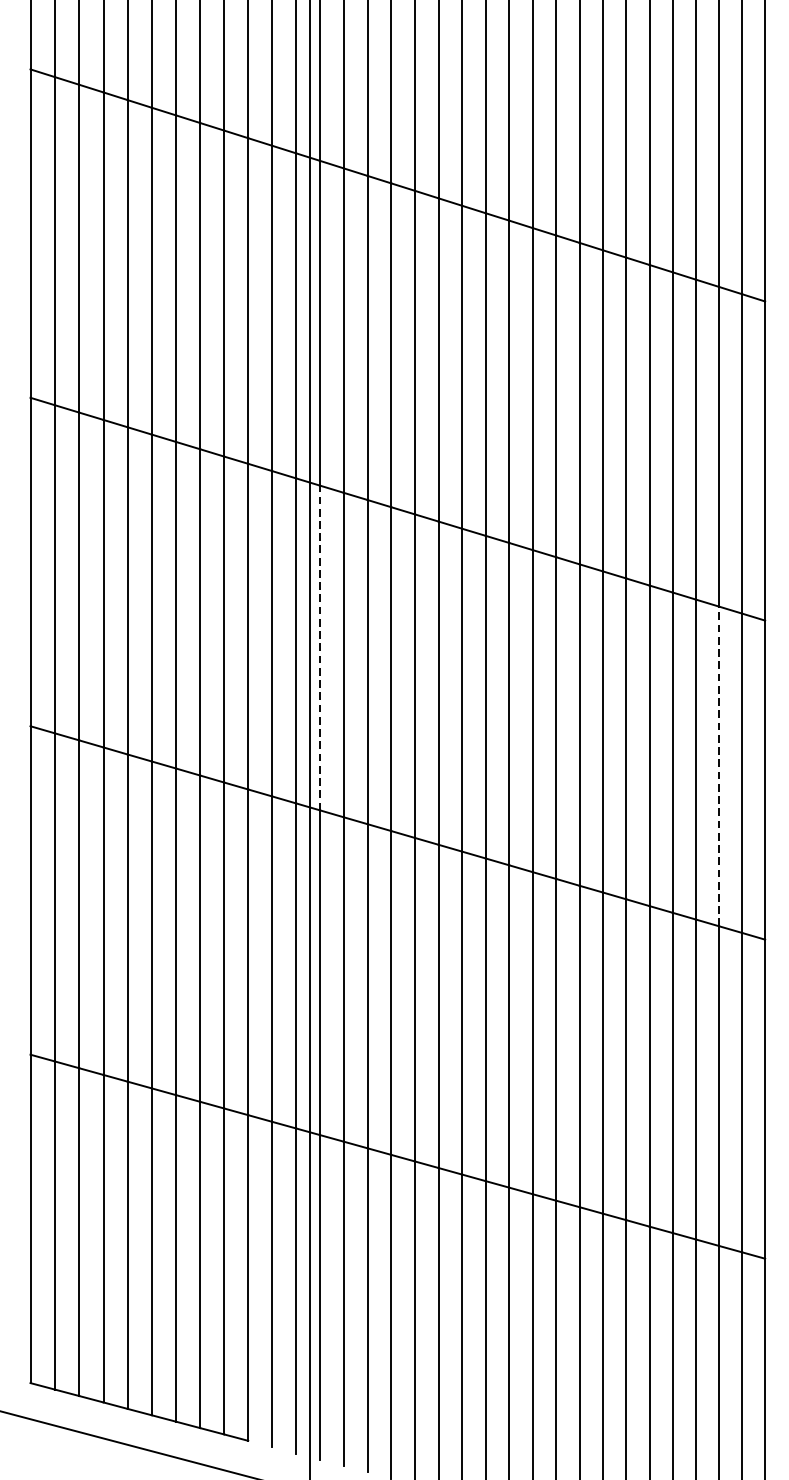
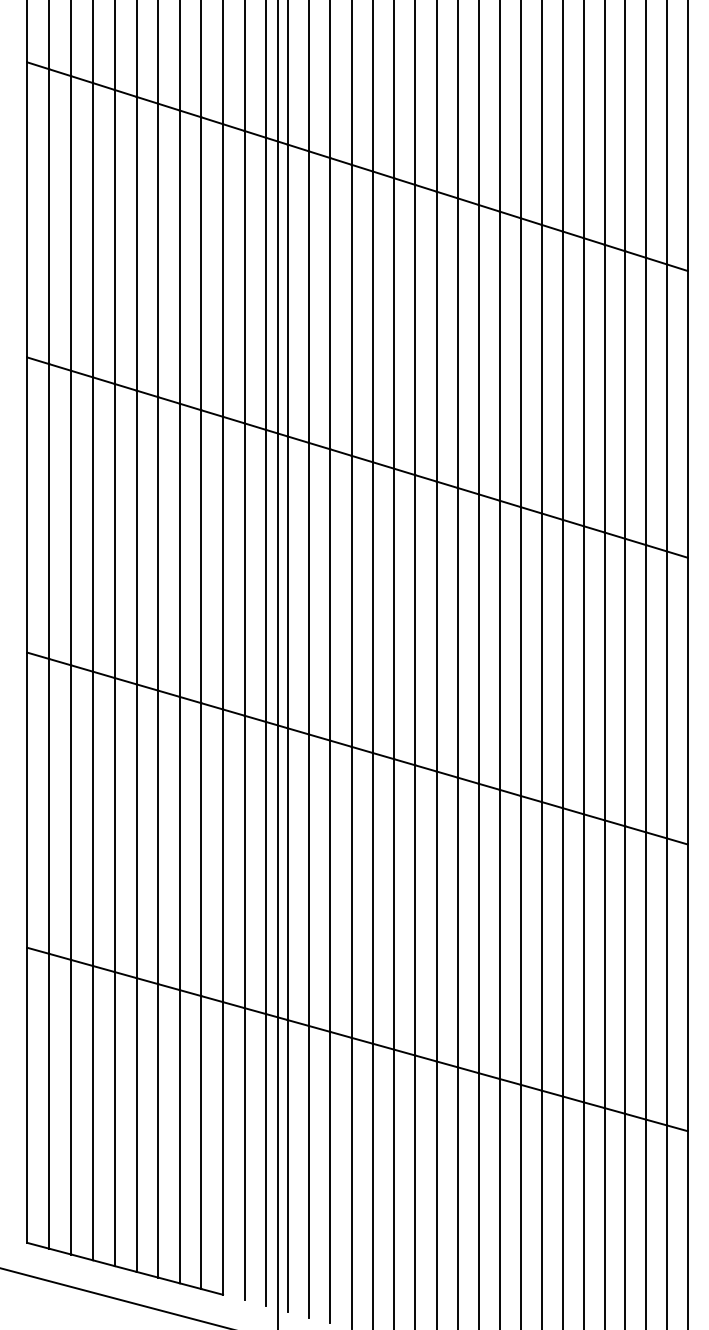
line: (319, 648) -> (287, 582), dashed -> solid
line: (719, 766) -> (646, 688), dashed -> solid

